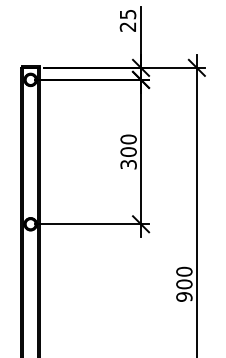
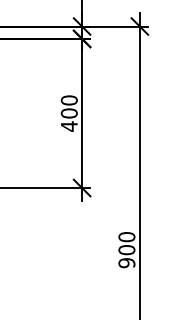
text: (128, 164) -> (69, 126), 300 -> 400

